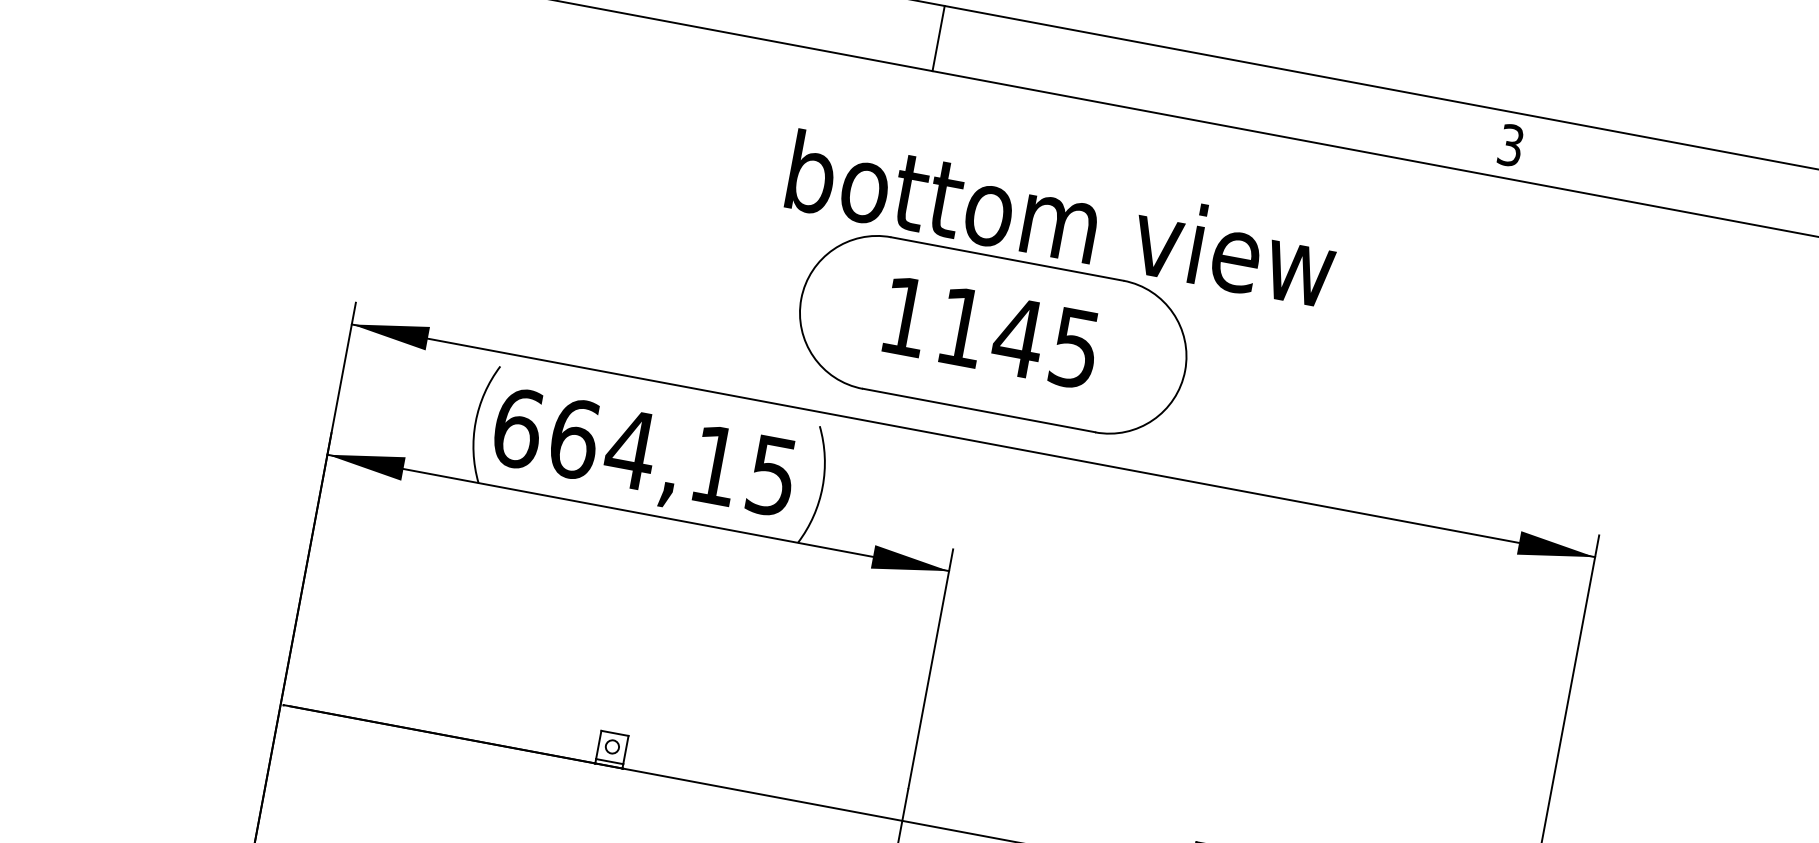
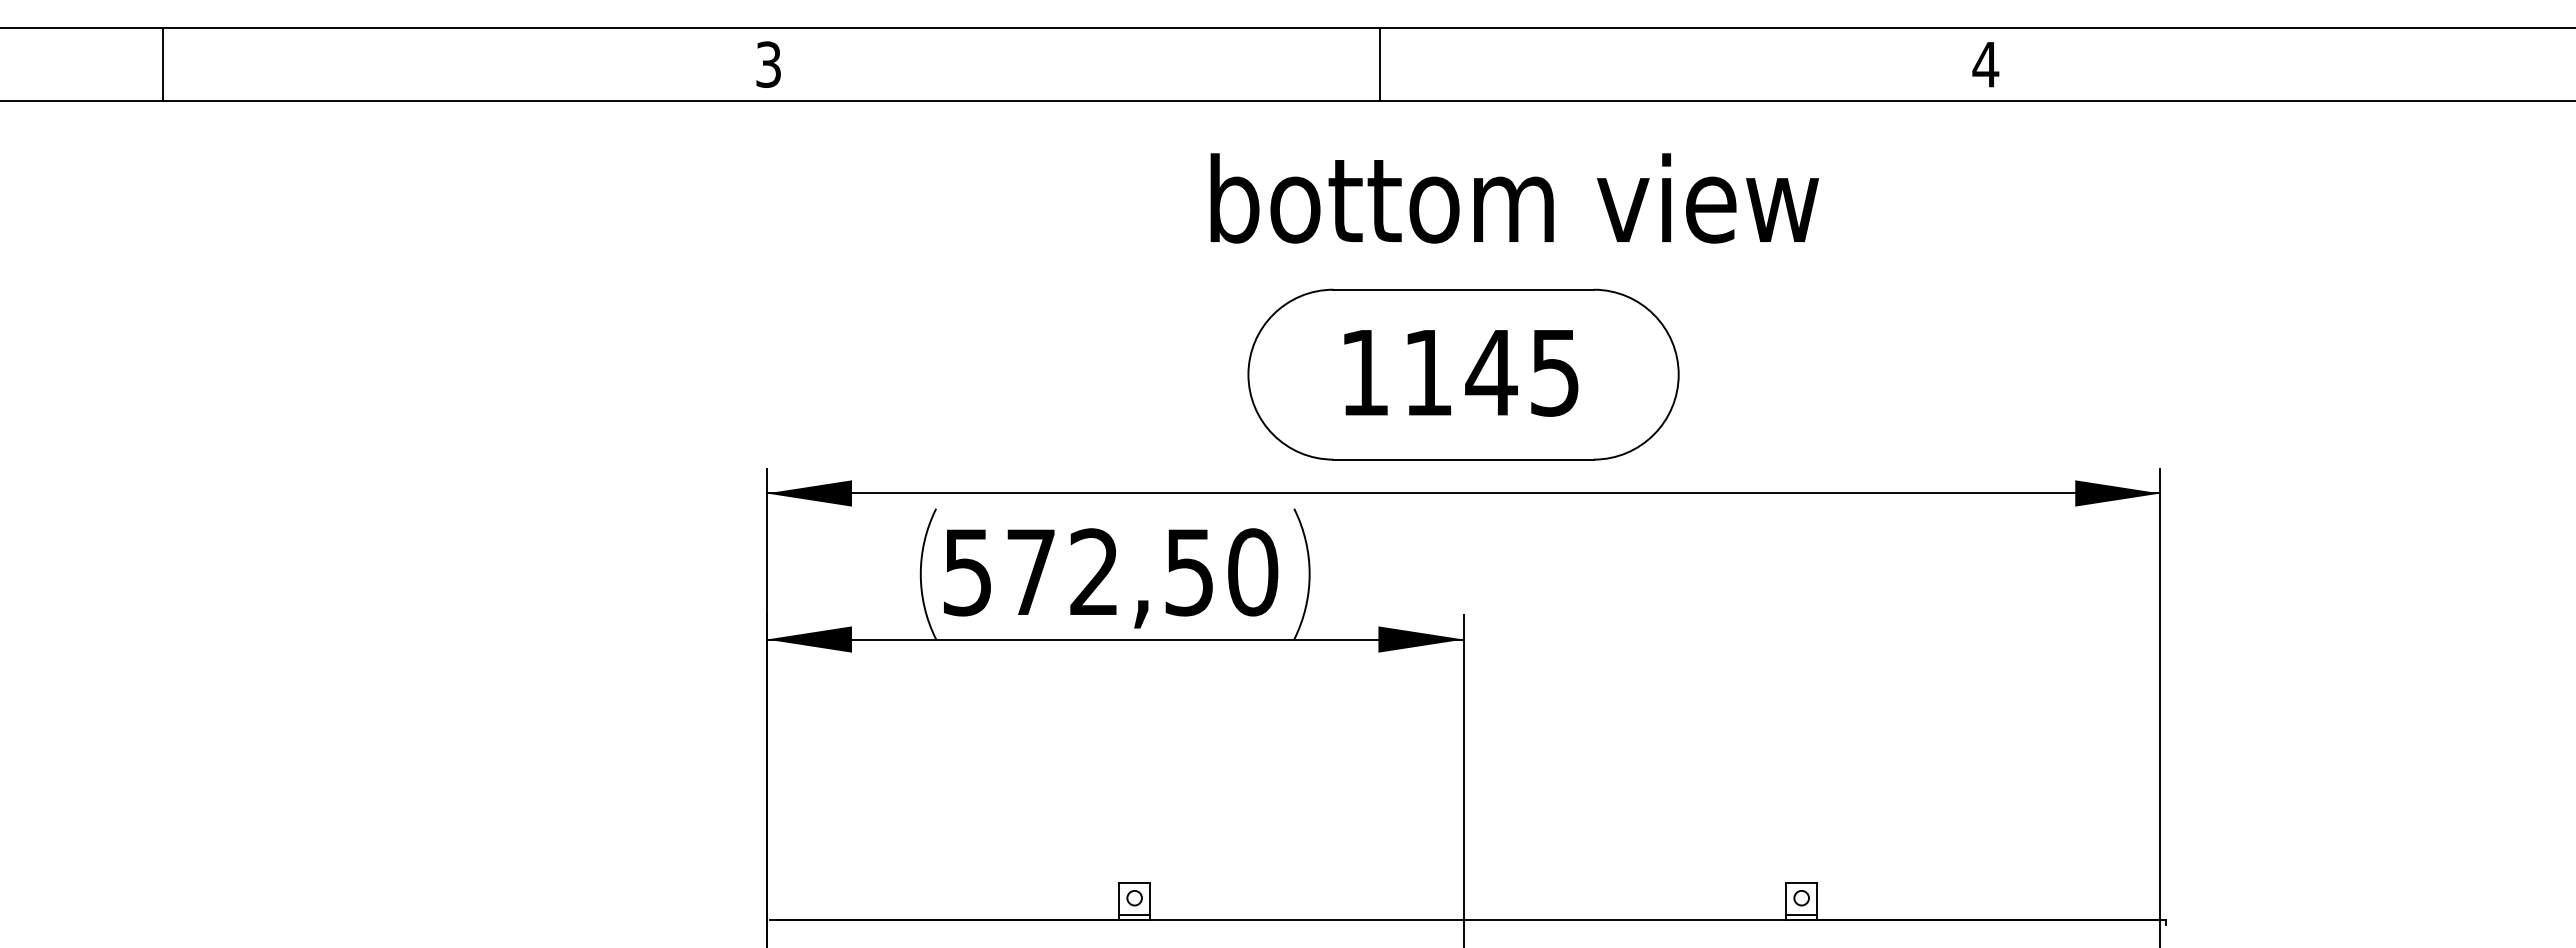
line: (938, 38) -> (1380, 64), moved
text: (1510, 145) -> (1985, 64), 3 -> 4
text: (1061, 219) -> (1514, 198), moved
text: (645, 452) -> (1110, 572), 664,15 -> 572,50

